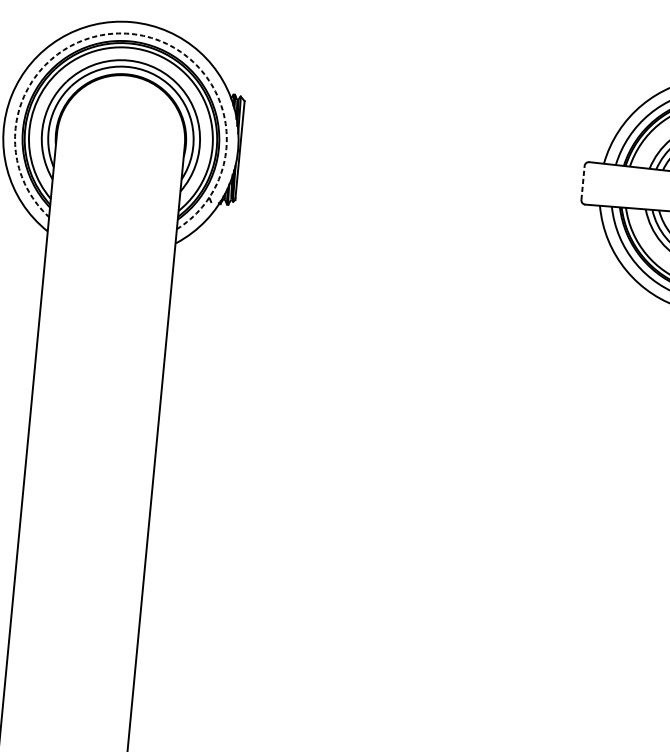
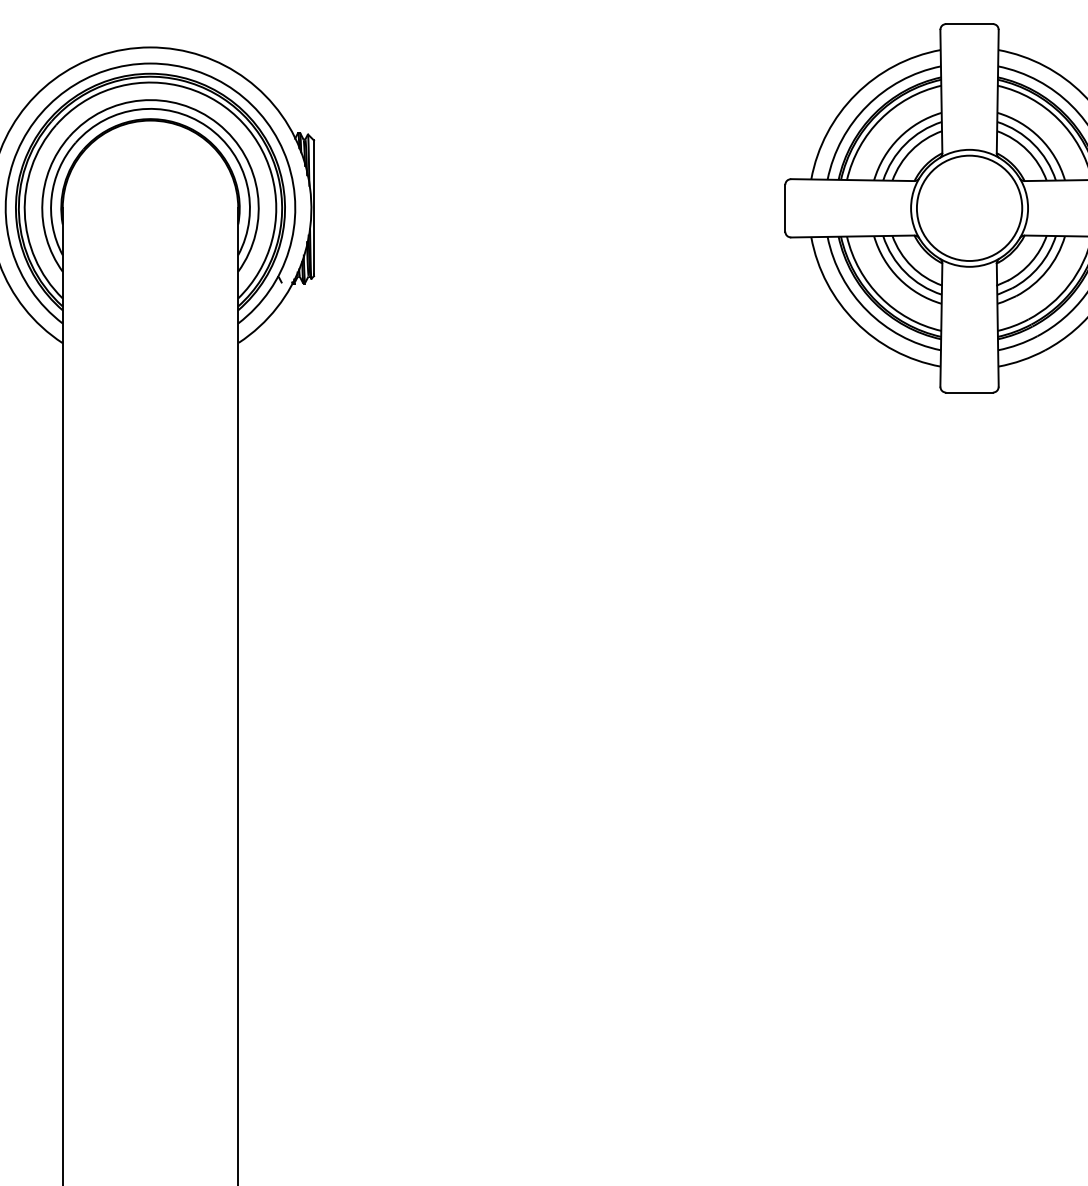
arc: (130, 33) -> (150, 63), dashed -> solid
line: (583, 182) -> (785, 207), dashed -> solid

